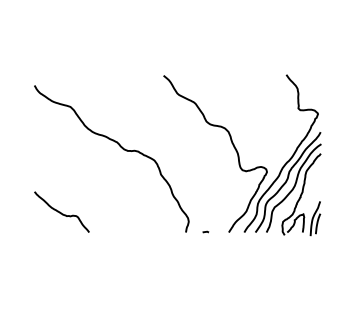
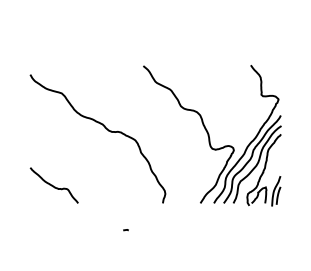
line: (205, 231) -> (125, 229), moved

